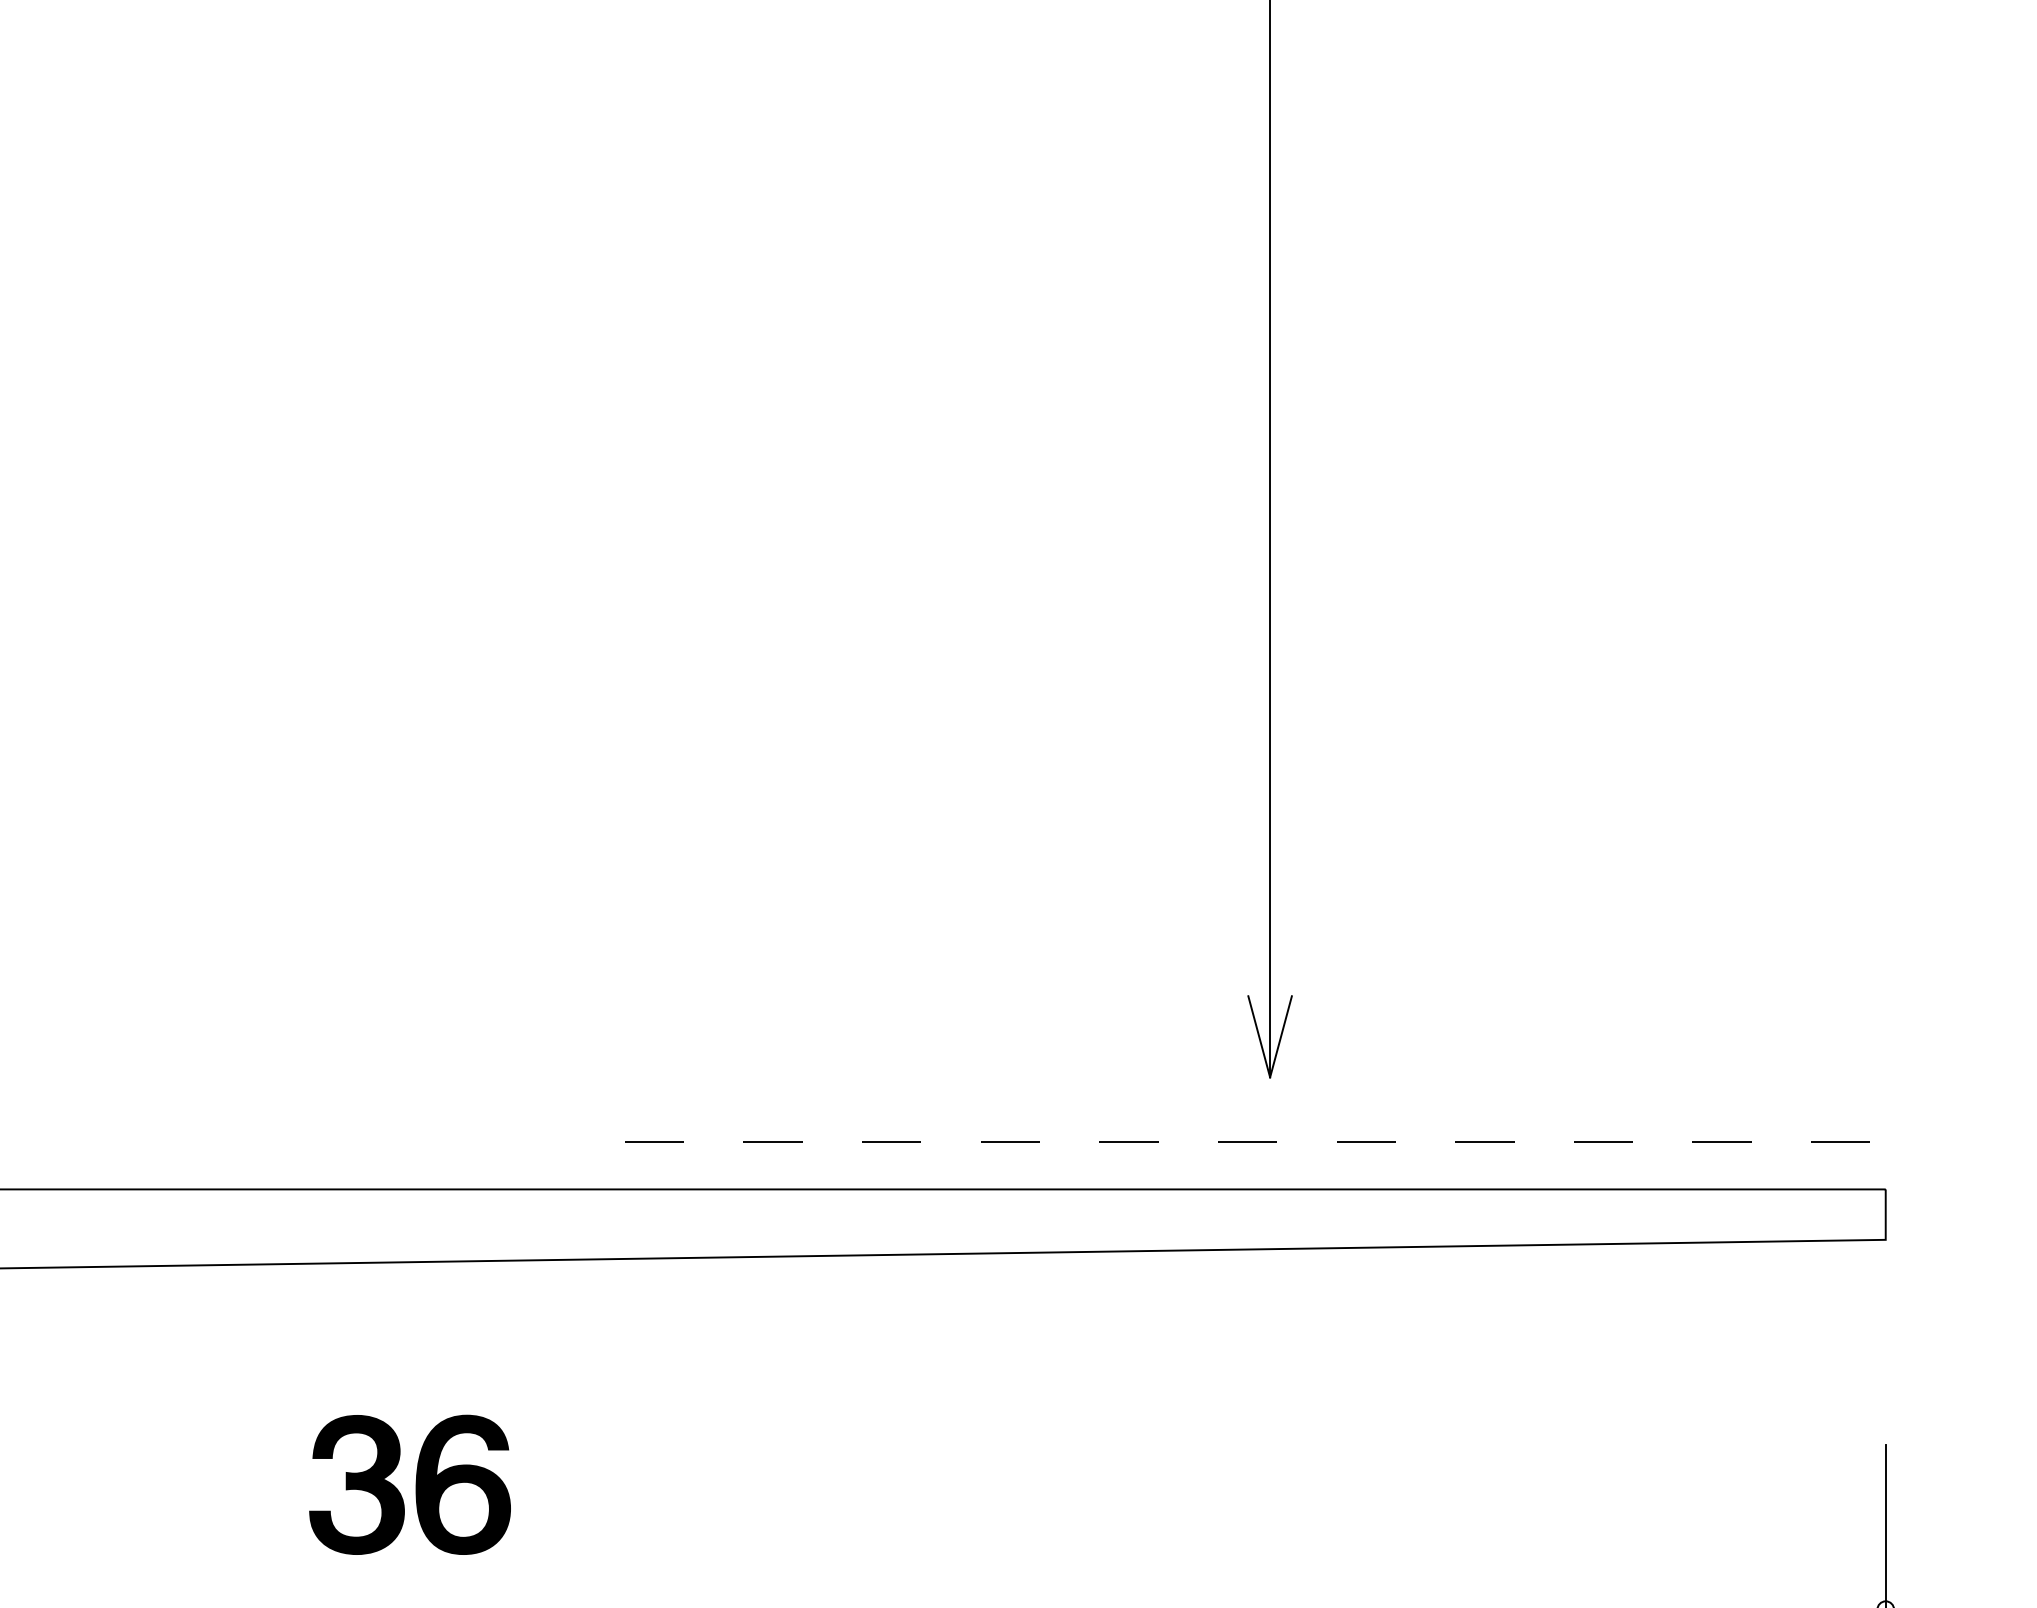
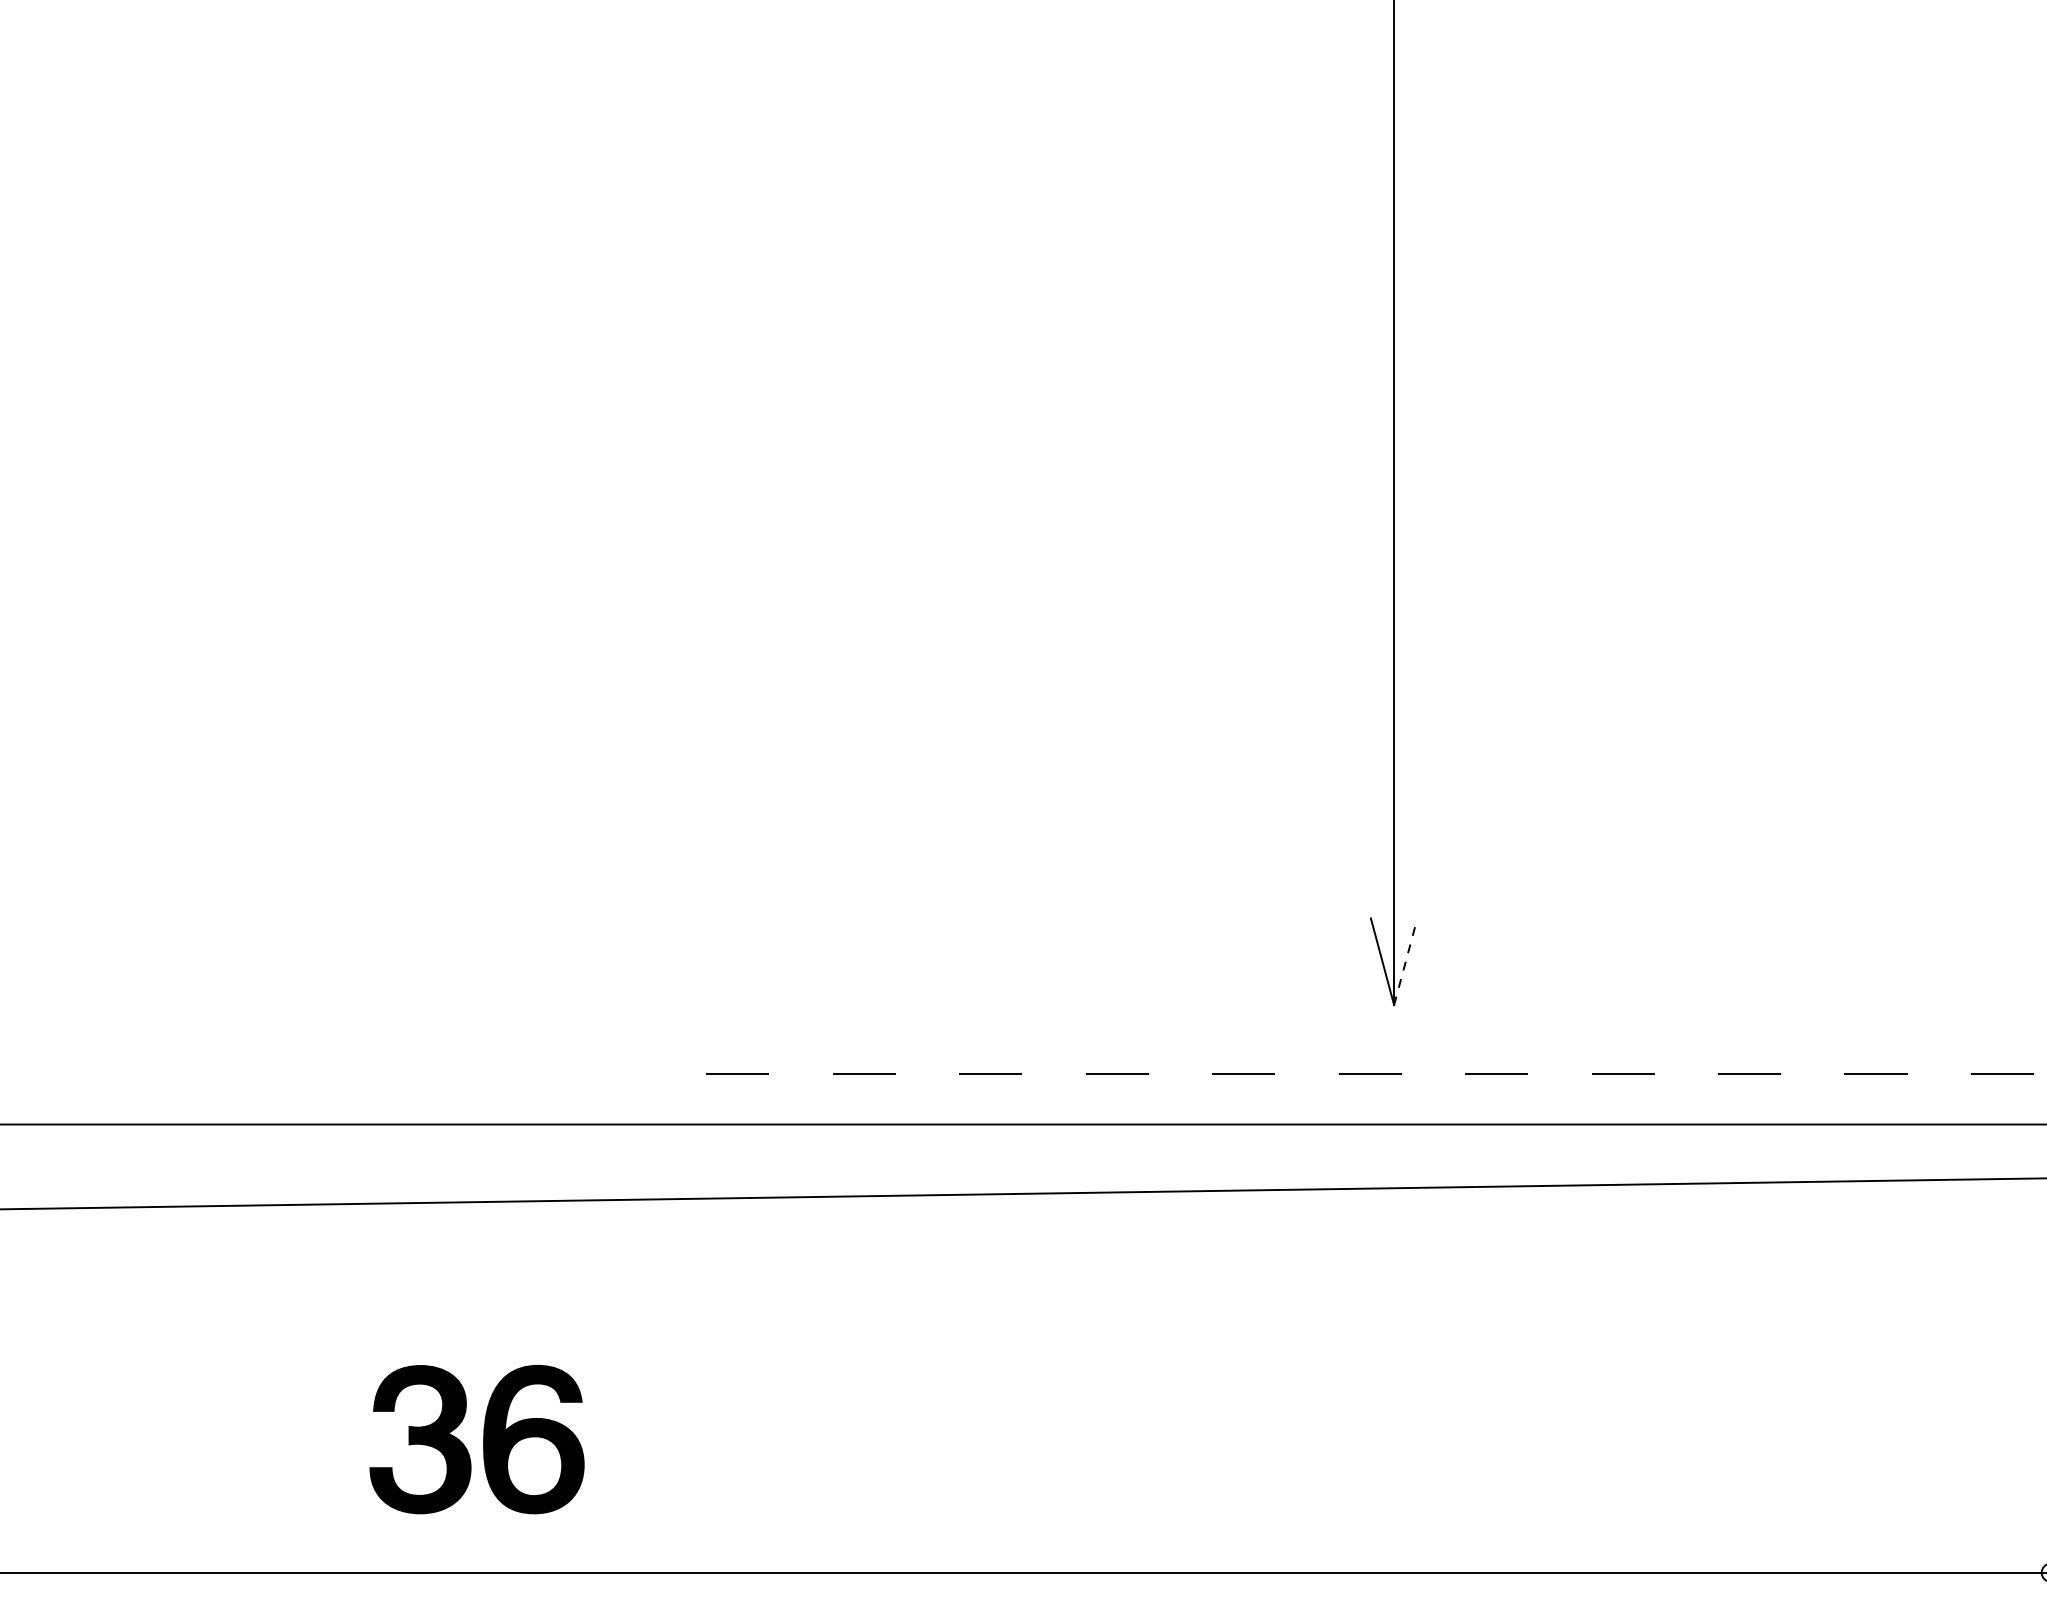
line: (1281, 1036) -> (1406, 961), solid -> dashed

